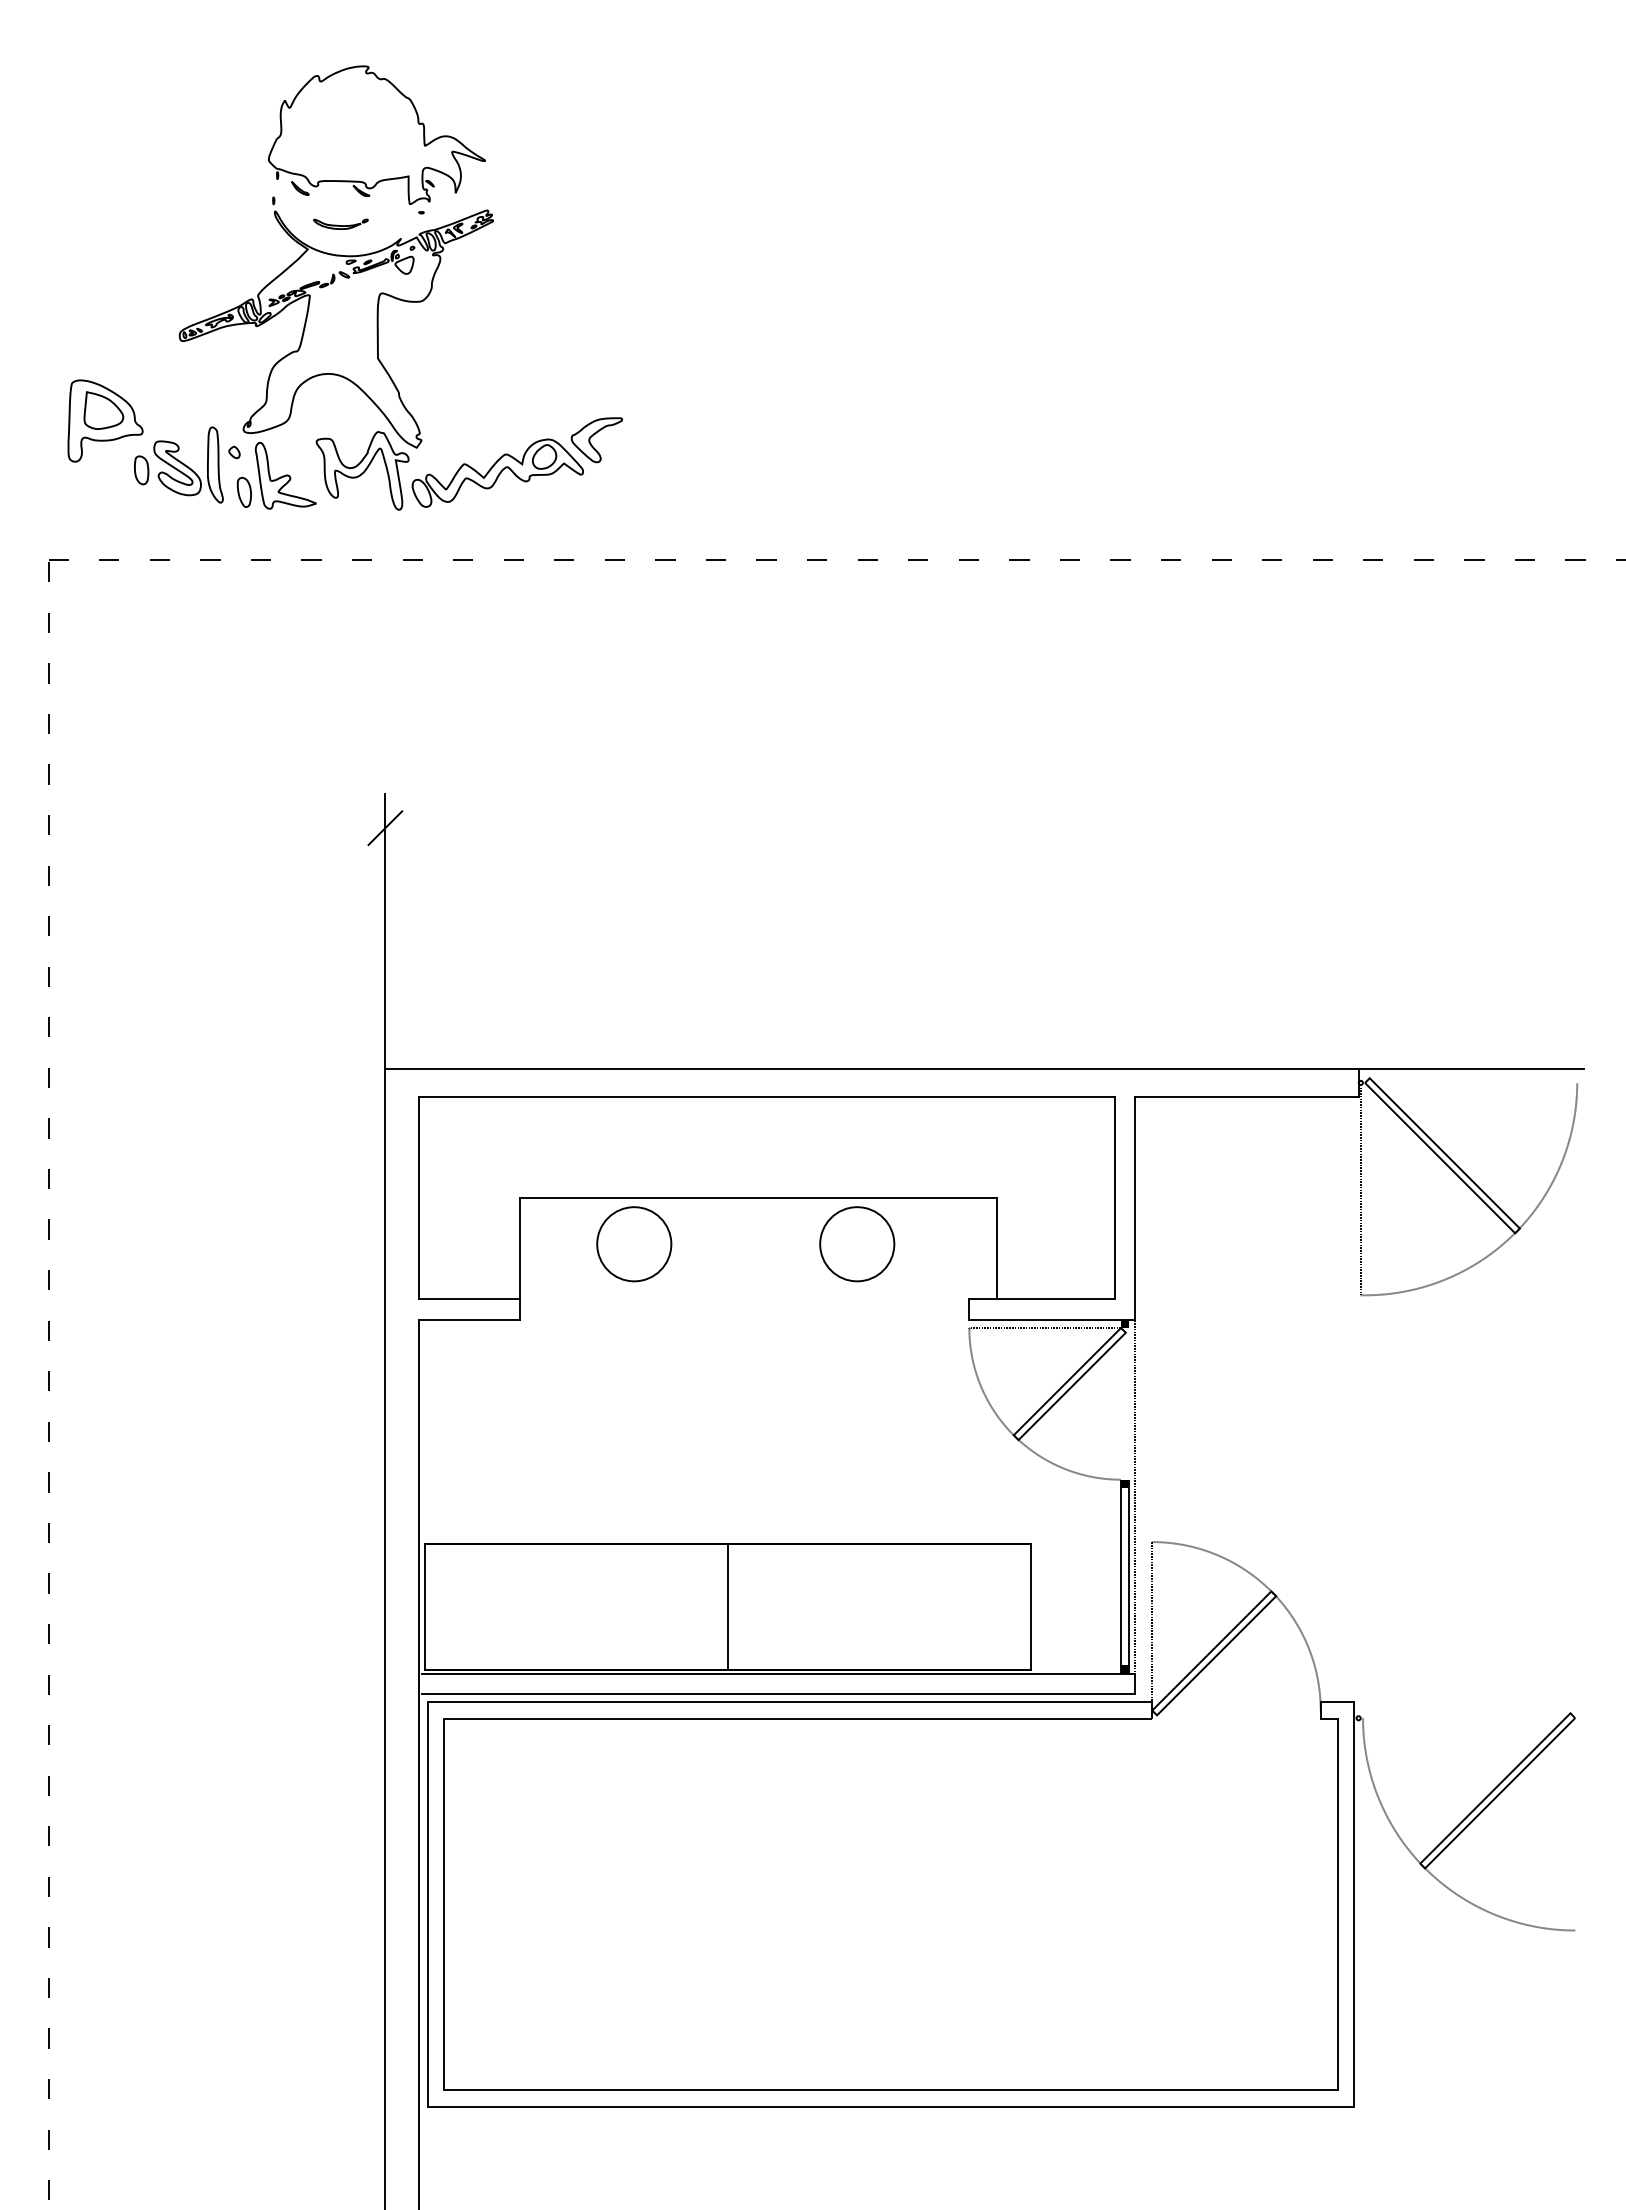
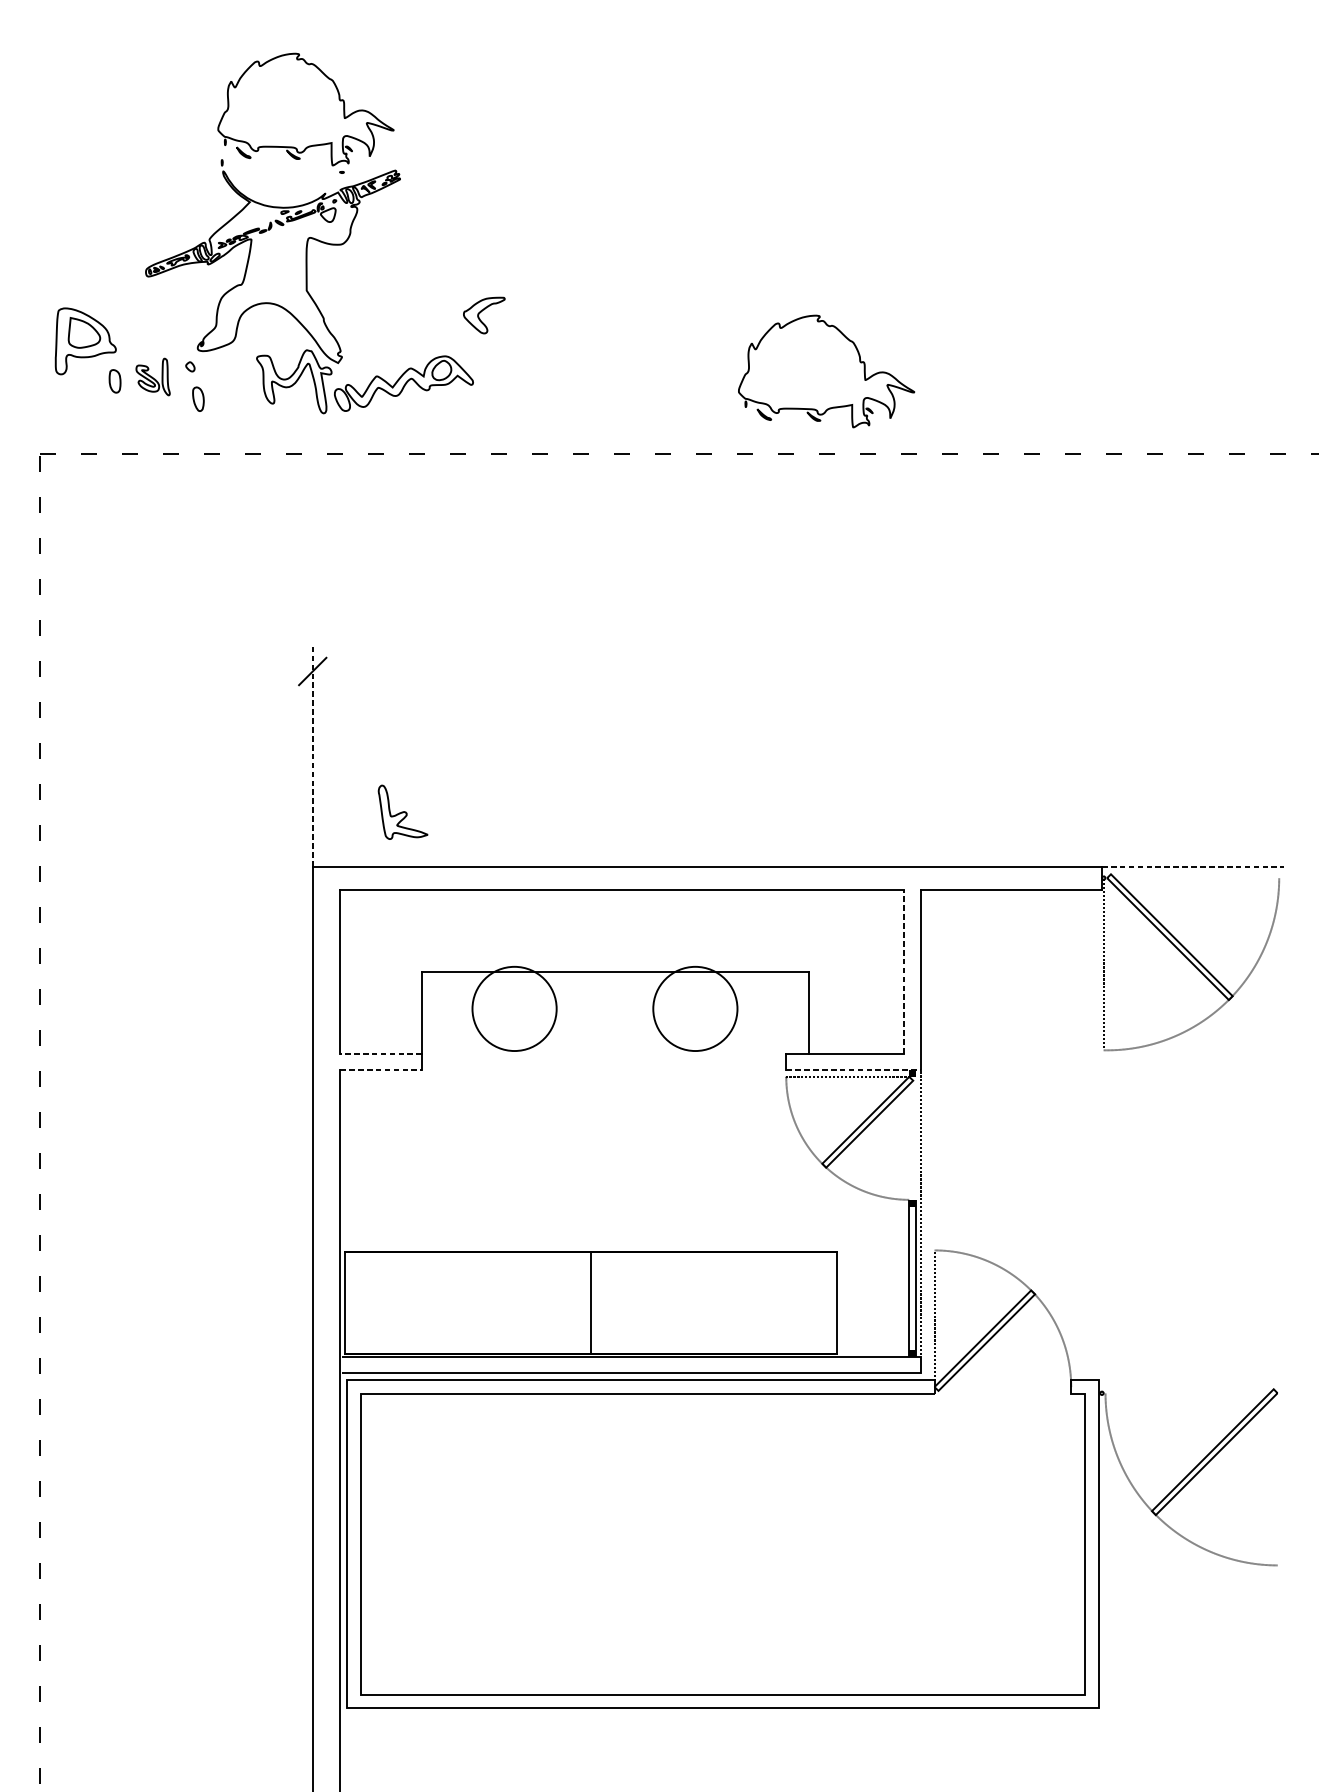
part: (340, 223) -> (276, 181), removed
part: (596, 440) -> (483, 315), moved
part: (1019, 457) -> (826, 370), added
part: (188, 464) -> (153, 376), size x0.6
part: (285, 475) -> (402, 812), moved
line: (385, 931) -> (312, 755), solid -> dashed
line: (1471, 1068) -> (1193, 866), solid -> dashed
line: (1115, 1197) -> (904, 971), solid -> dashed
circle: (634, 1244) -> (514, 1009), size x1.4
circle: (857, 1244) -> (695, 1009), size x1.4
line: (469, 1299) -> (380, 1053), solid -> dashed
line: (469, 1319) -> (380, 1069), solid -> dashed
line: (1052, 1319) -> (853, 1069), solid -> dashed

